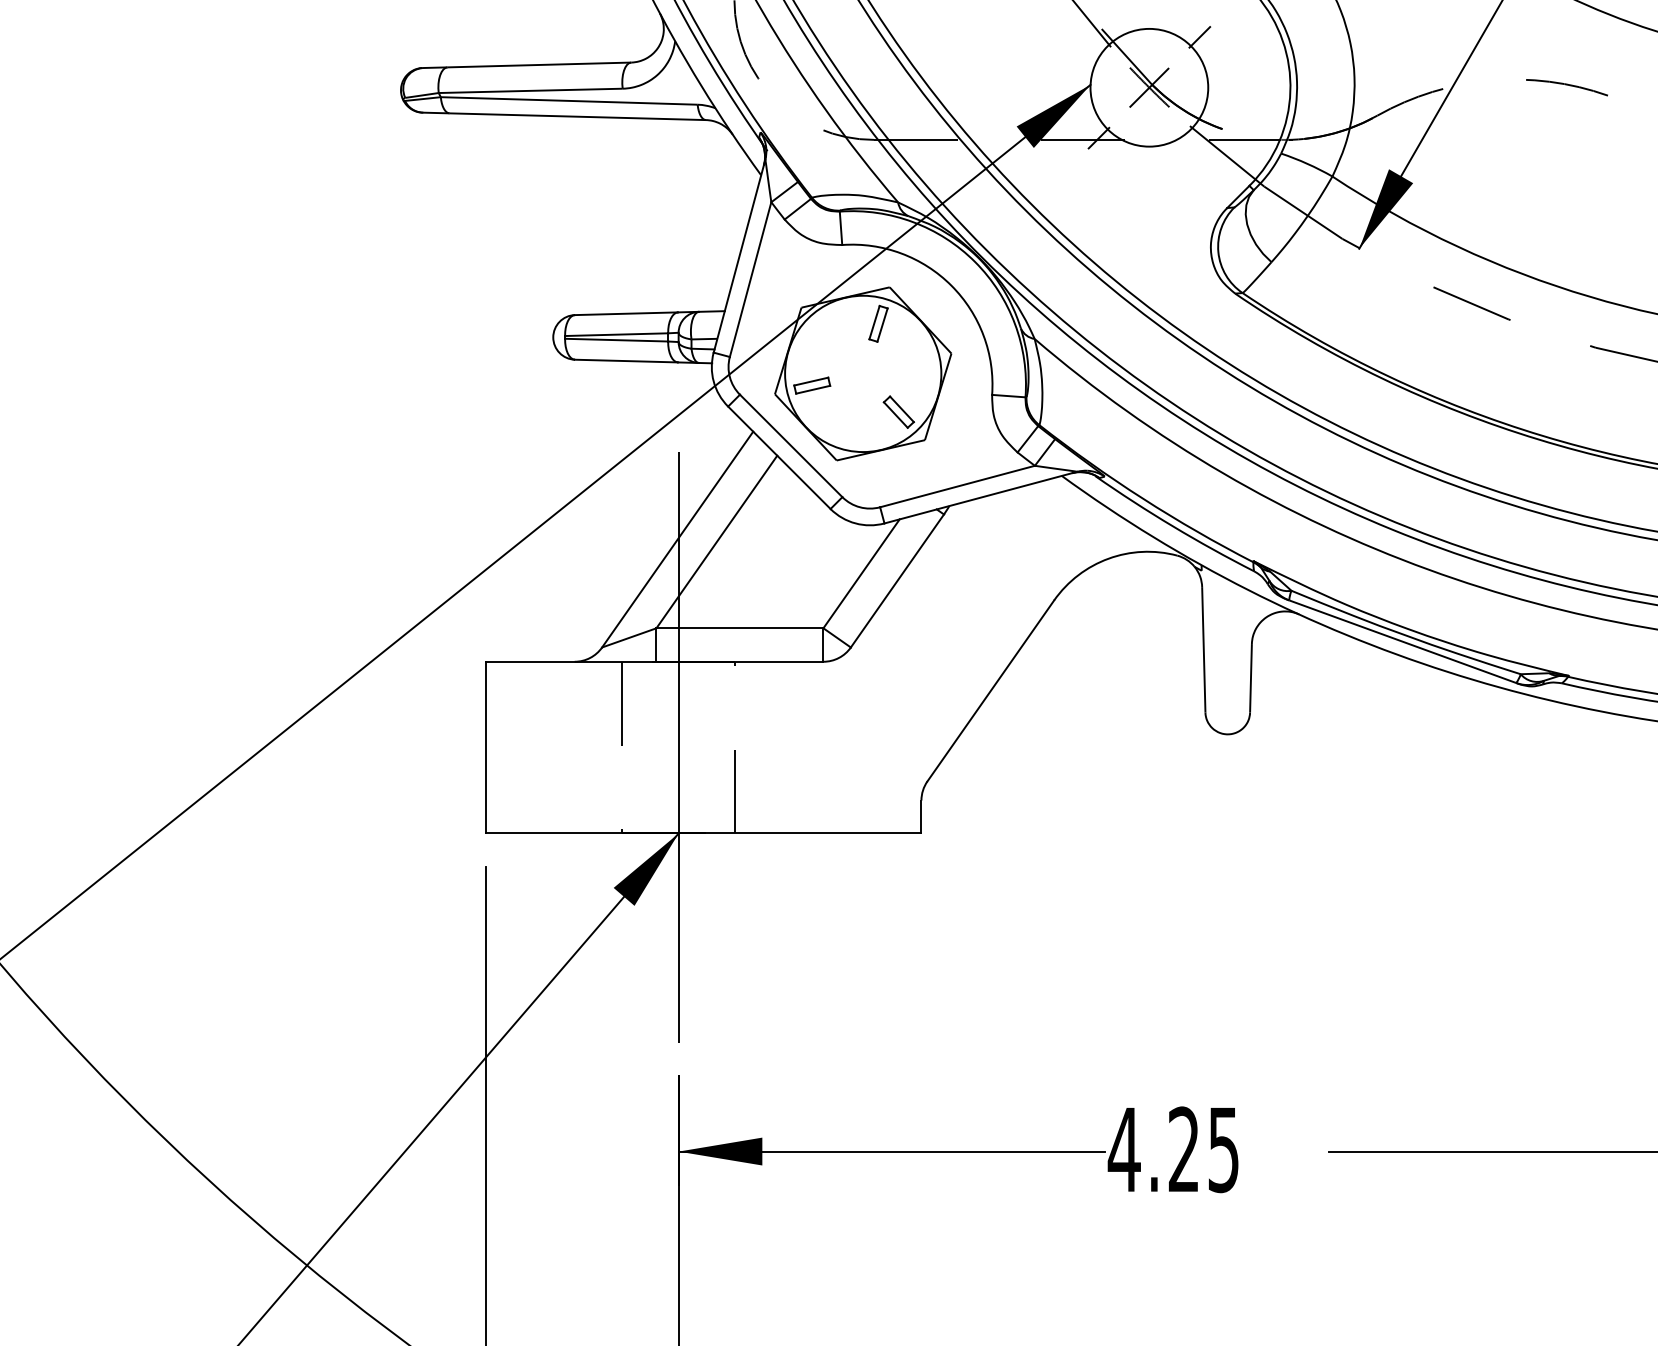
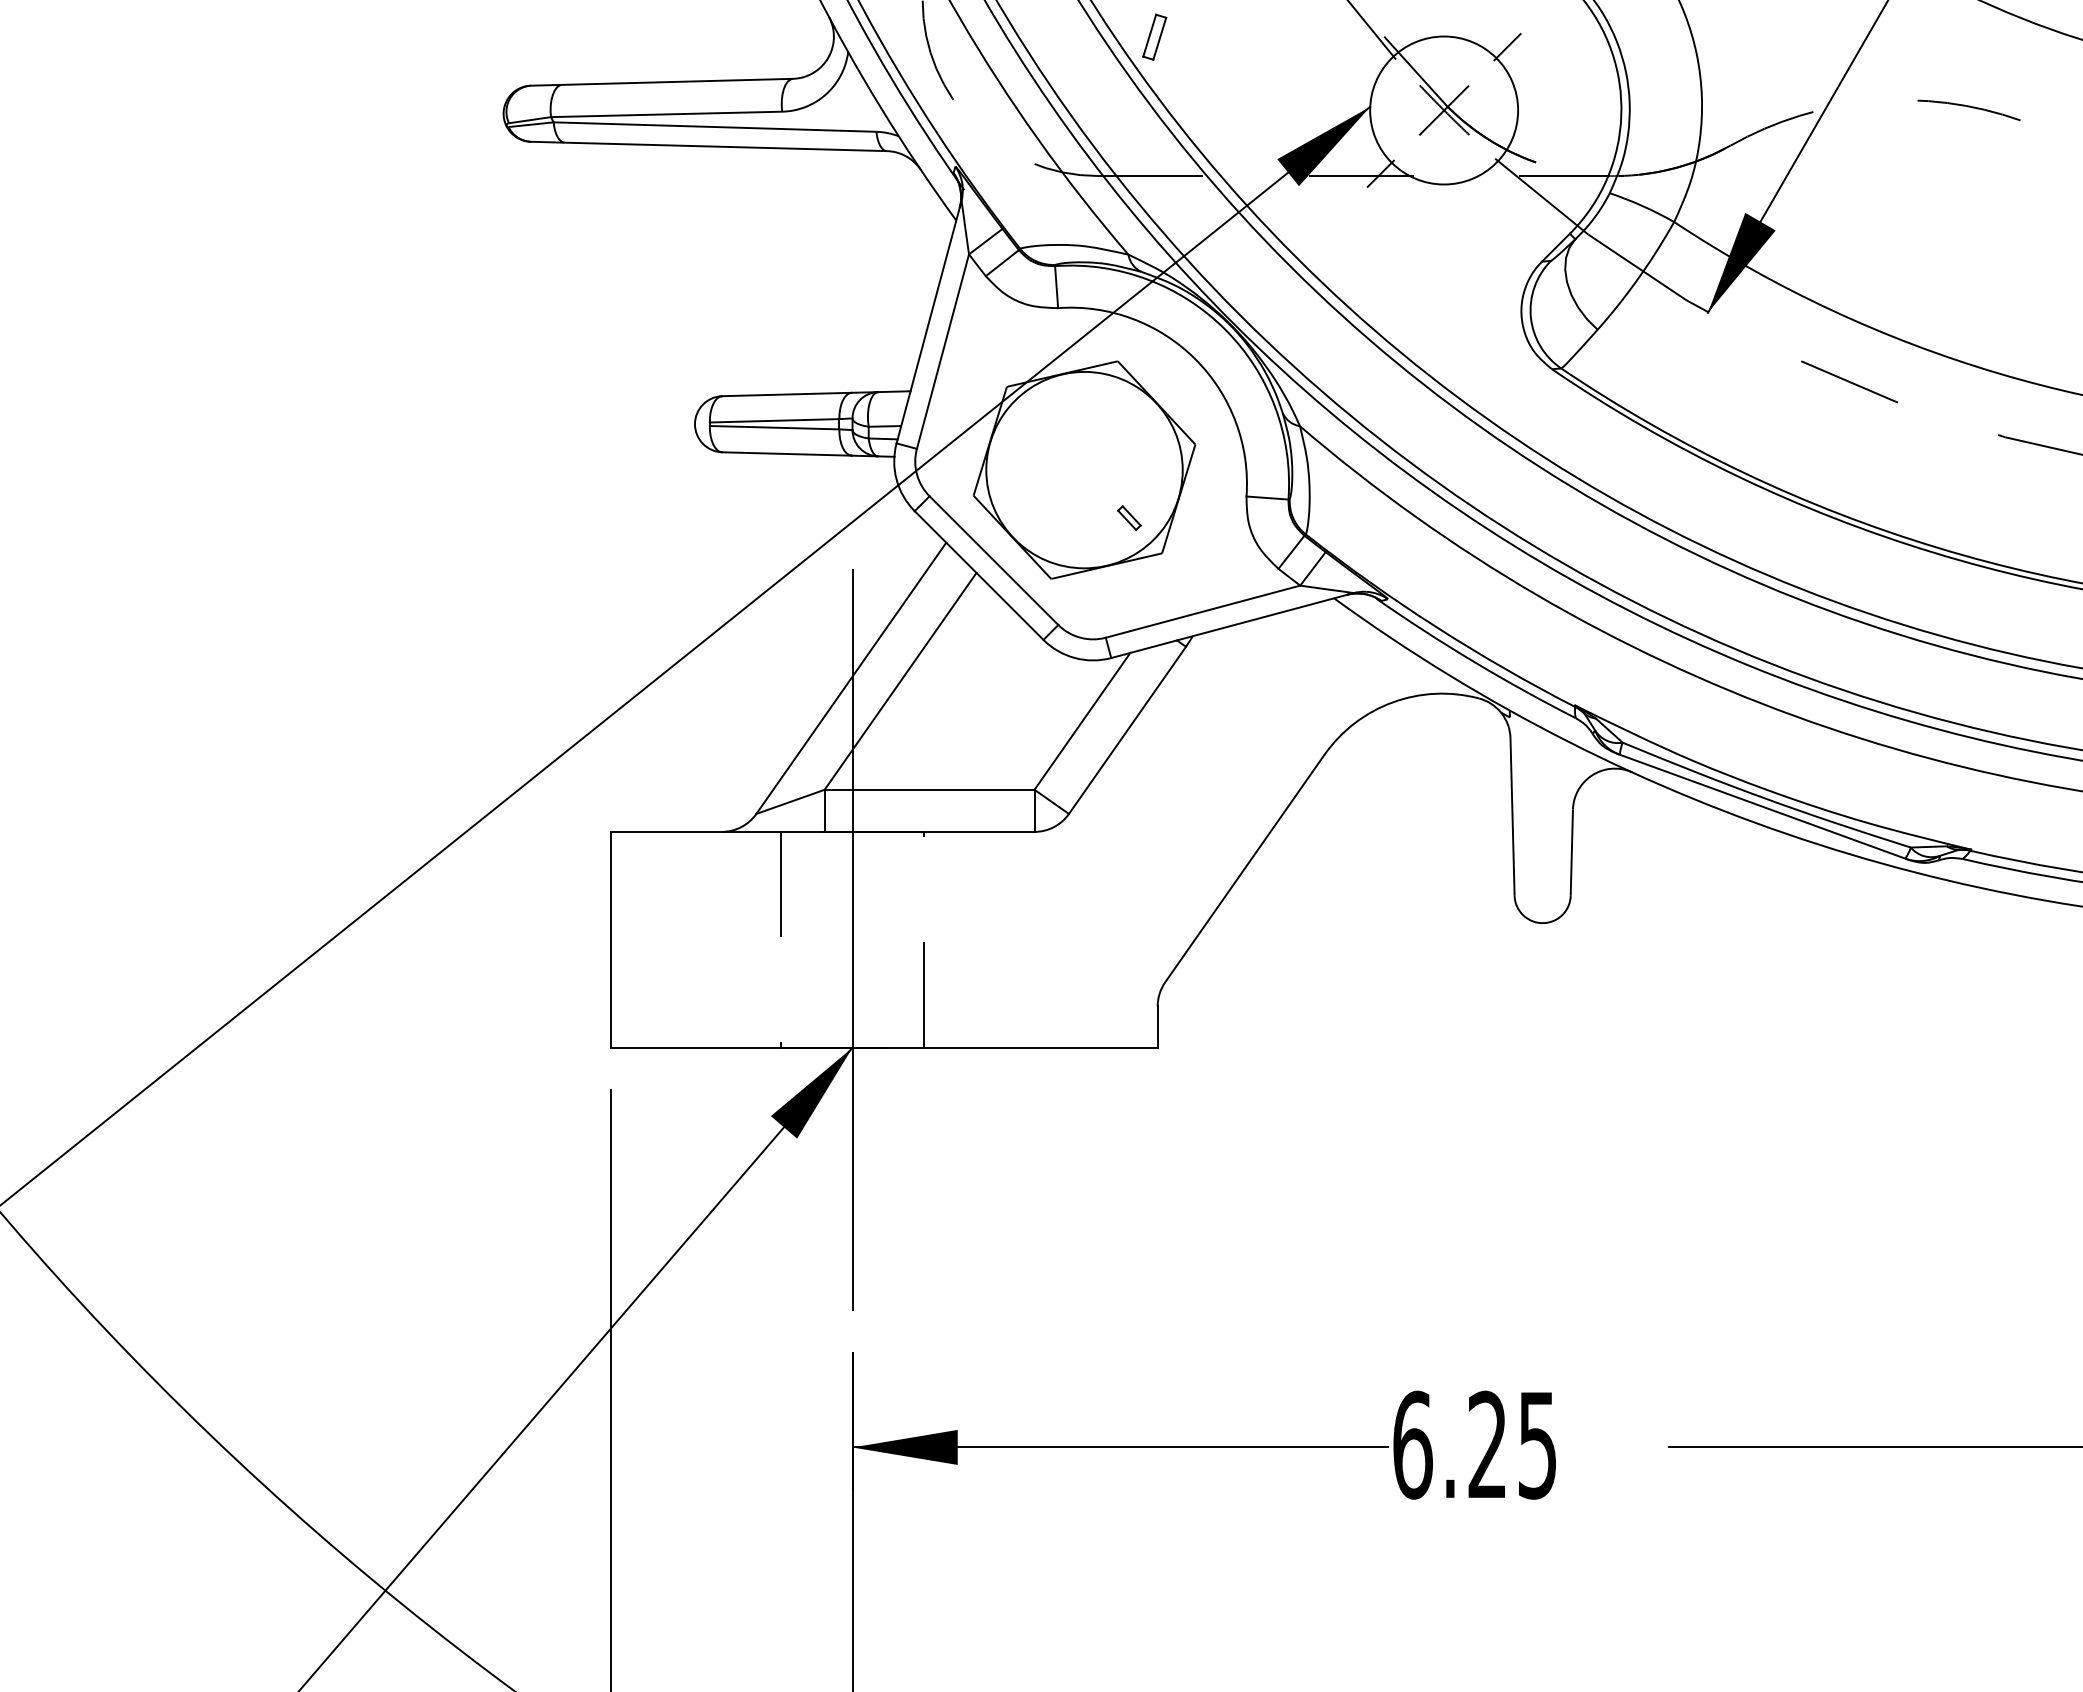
part: (878, 323) -> (1154, 36), moved
part: (811, 385) -> (1019, 484), removed
part: (899, 411) -> (1129, 517), size x0.6
text: (1124, 1149) -> (1412, 1444), 4.25 -> 6.25

